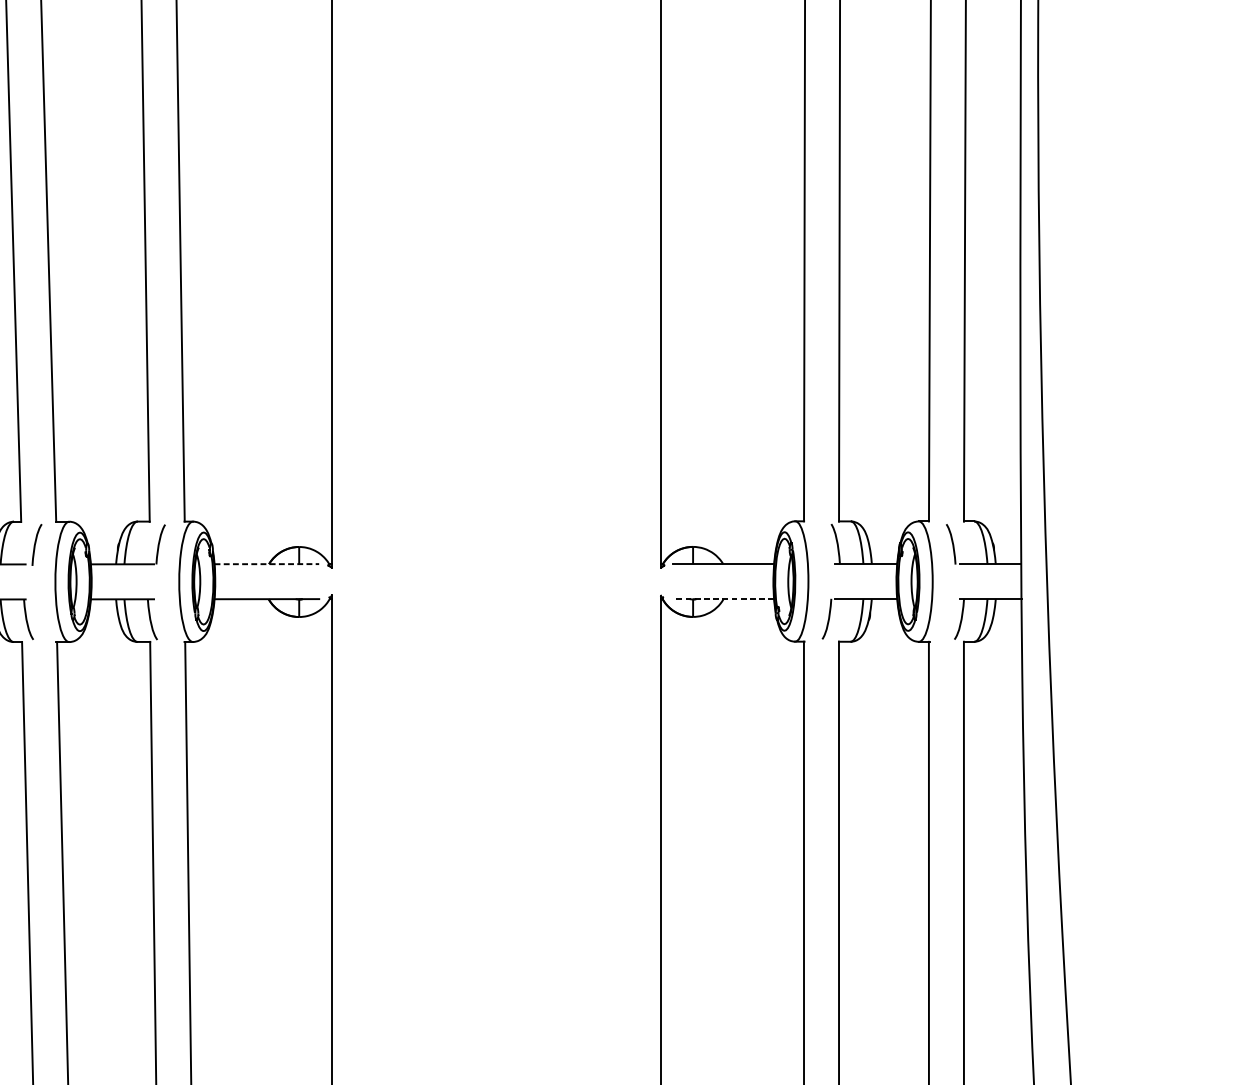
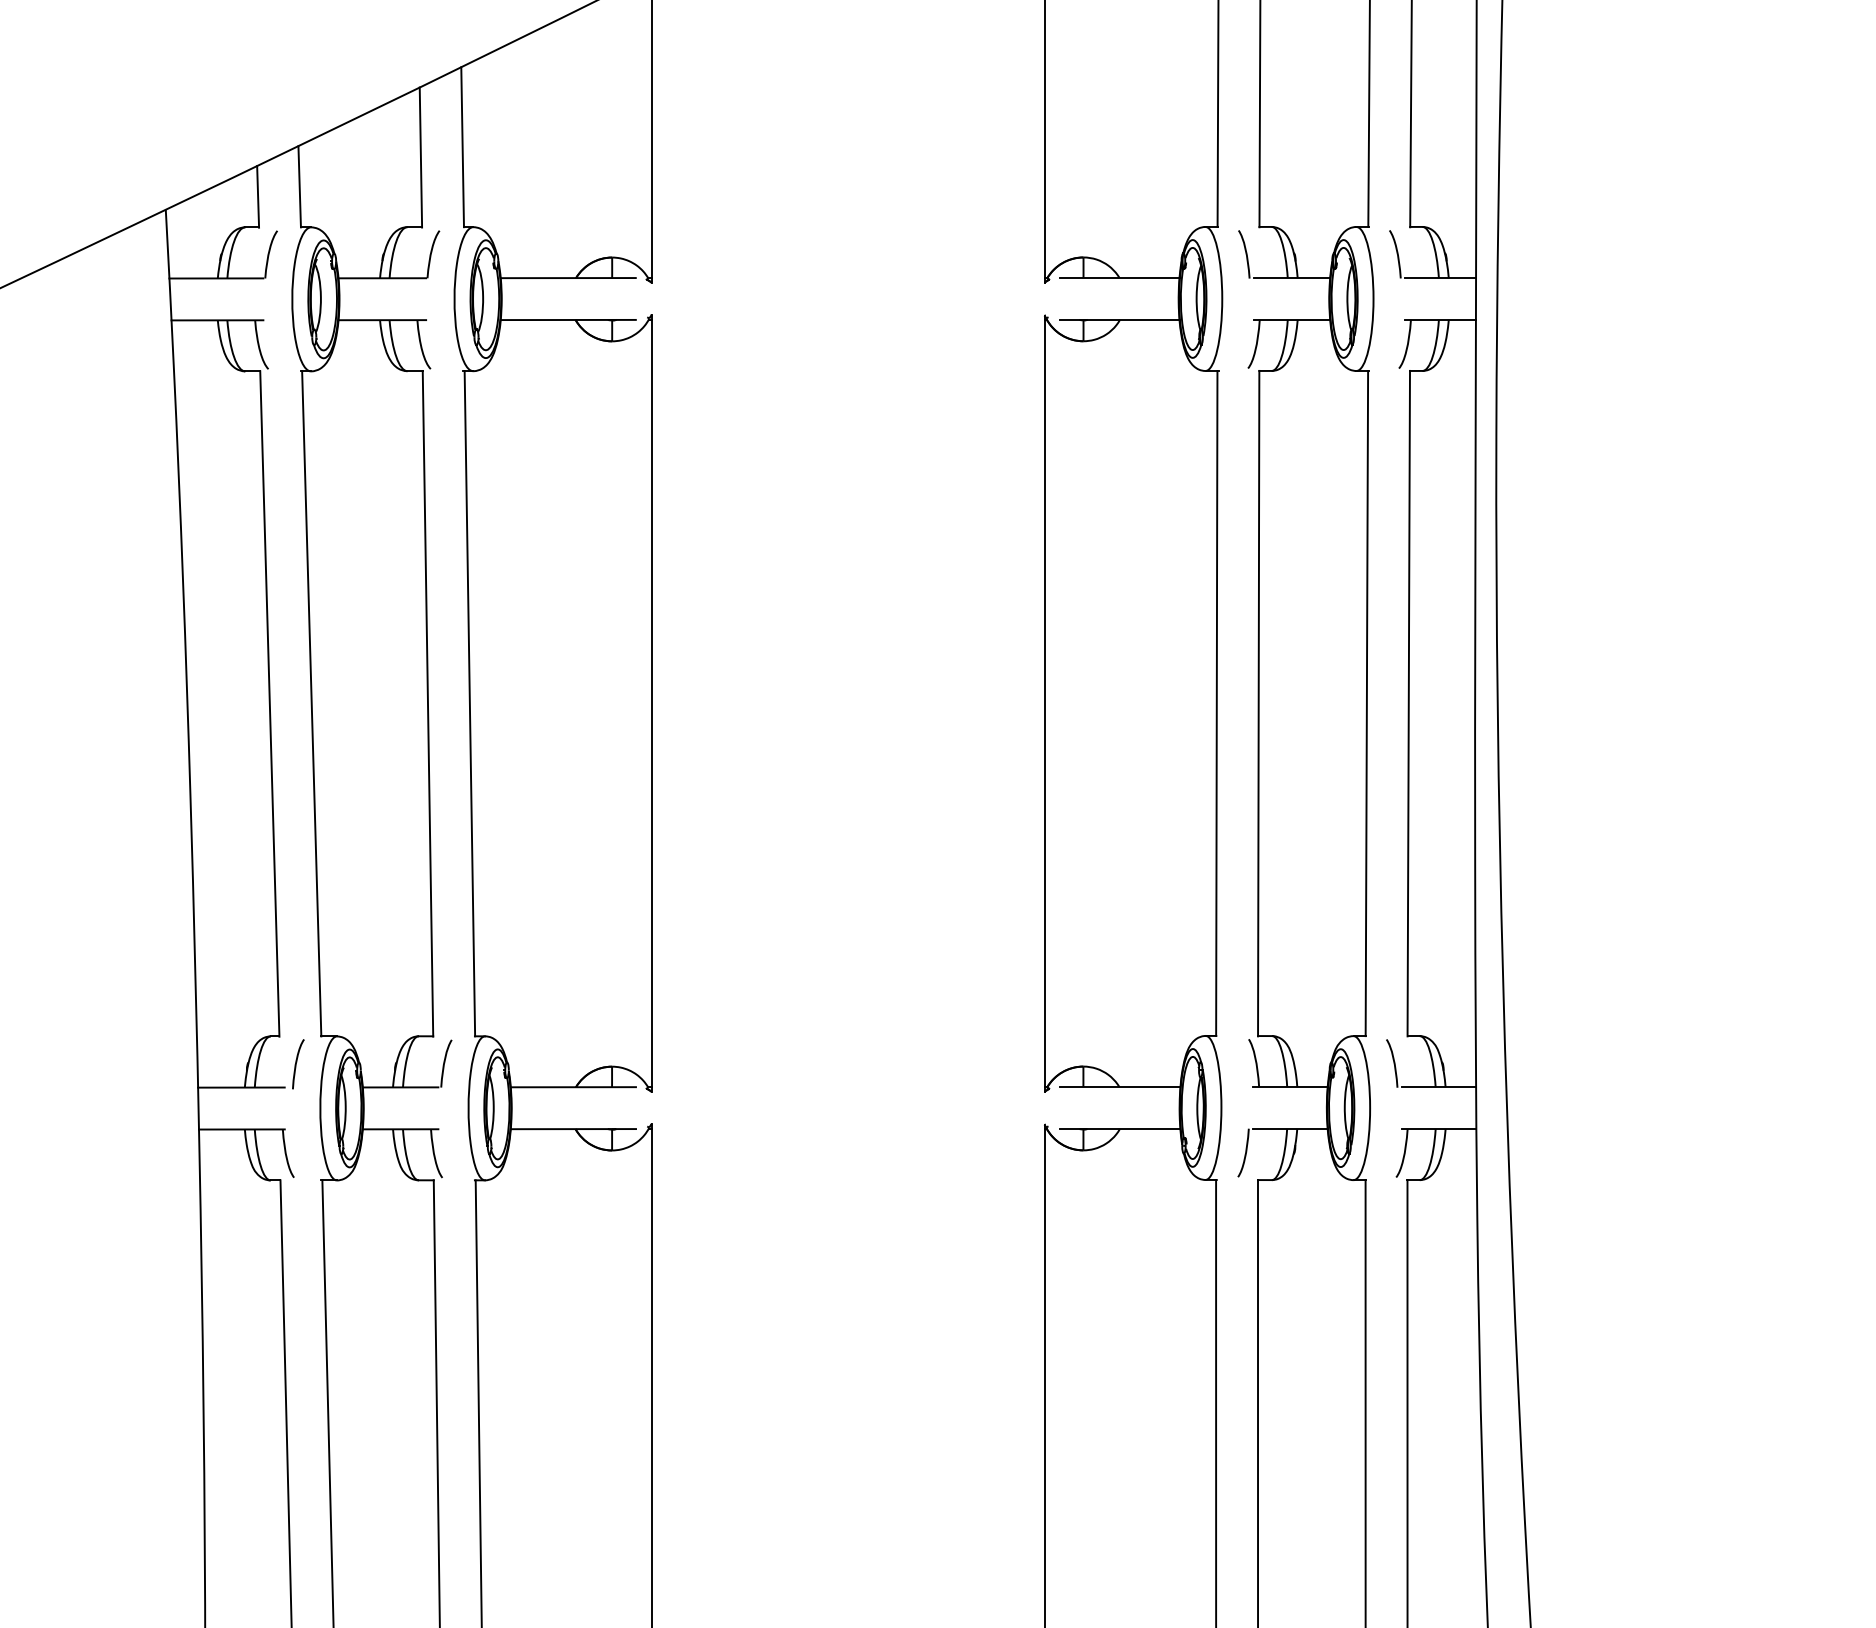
line: (266, 564) -> (573, 1087), dashed -> solid
line: (723, 599) -> (1119, 1129), dashed -> solid

